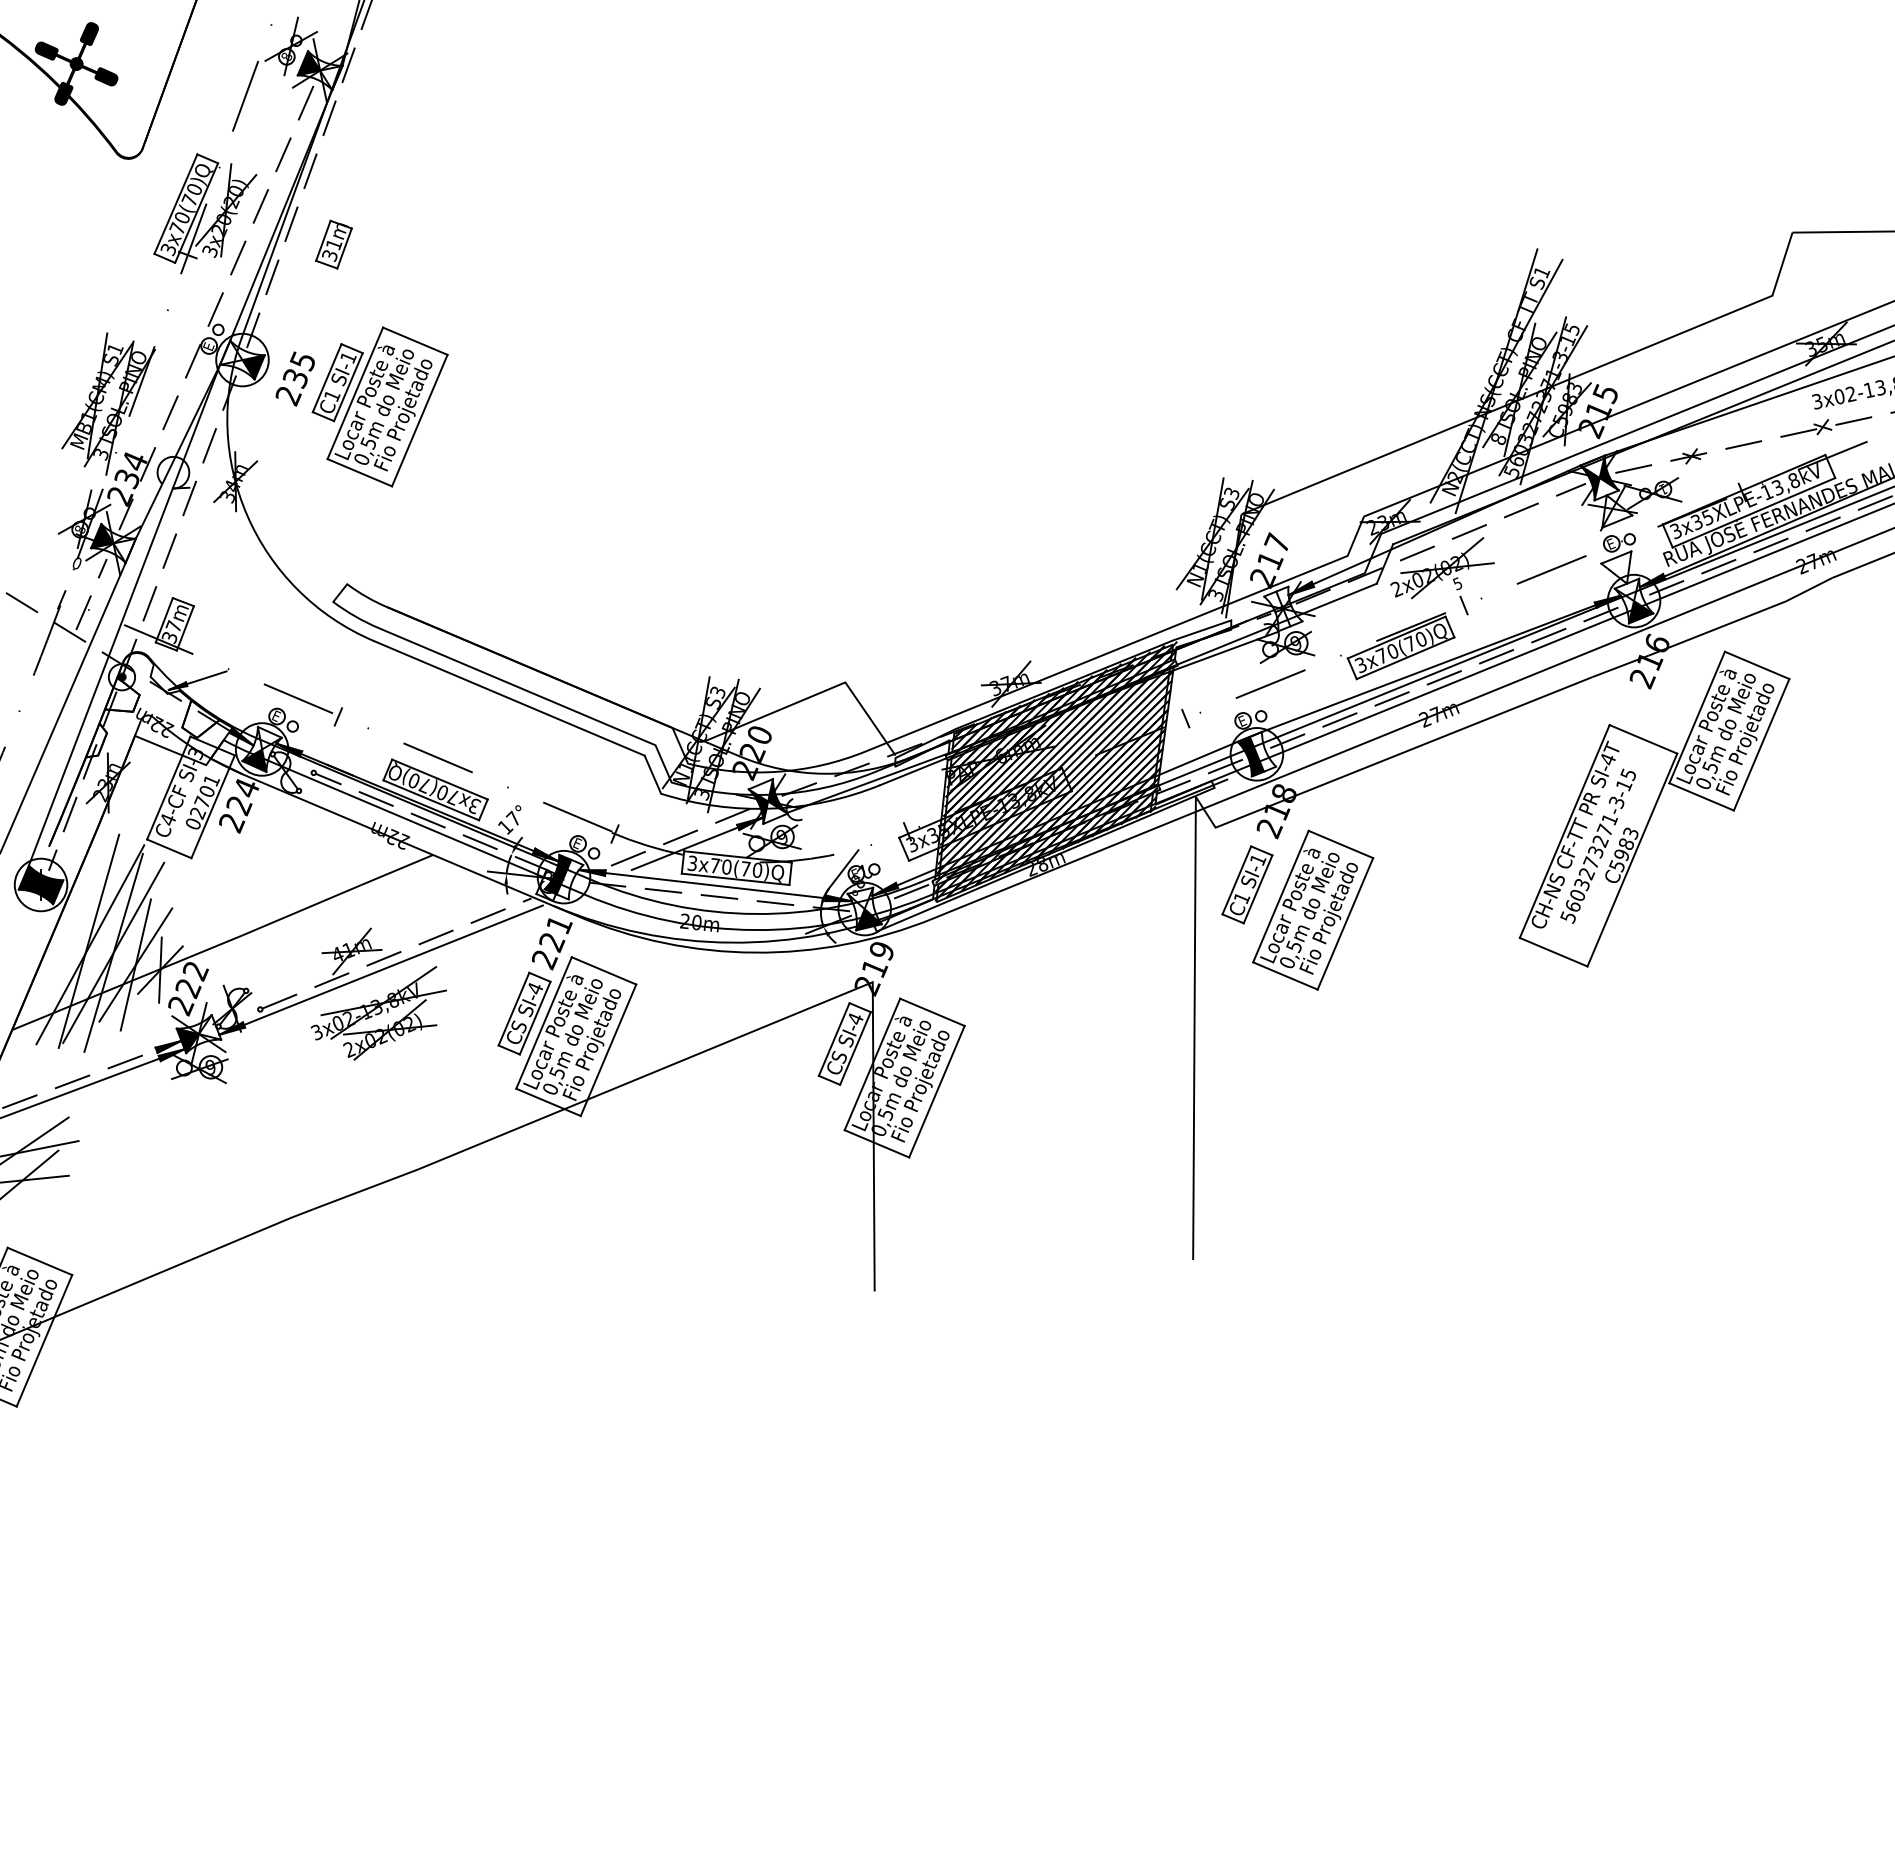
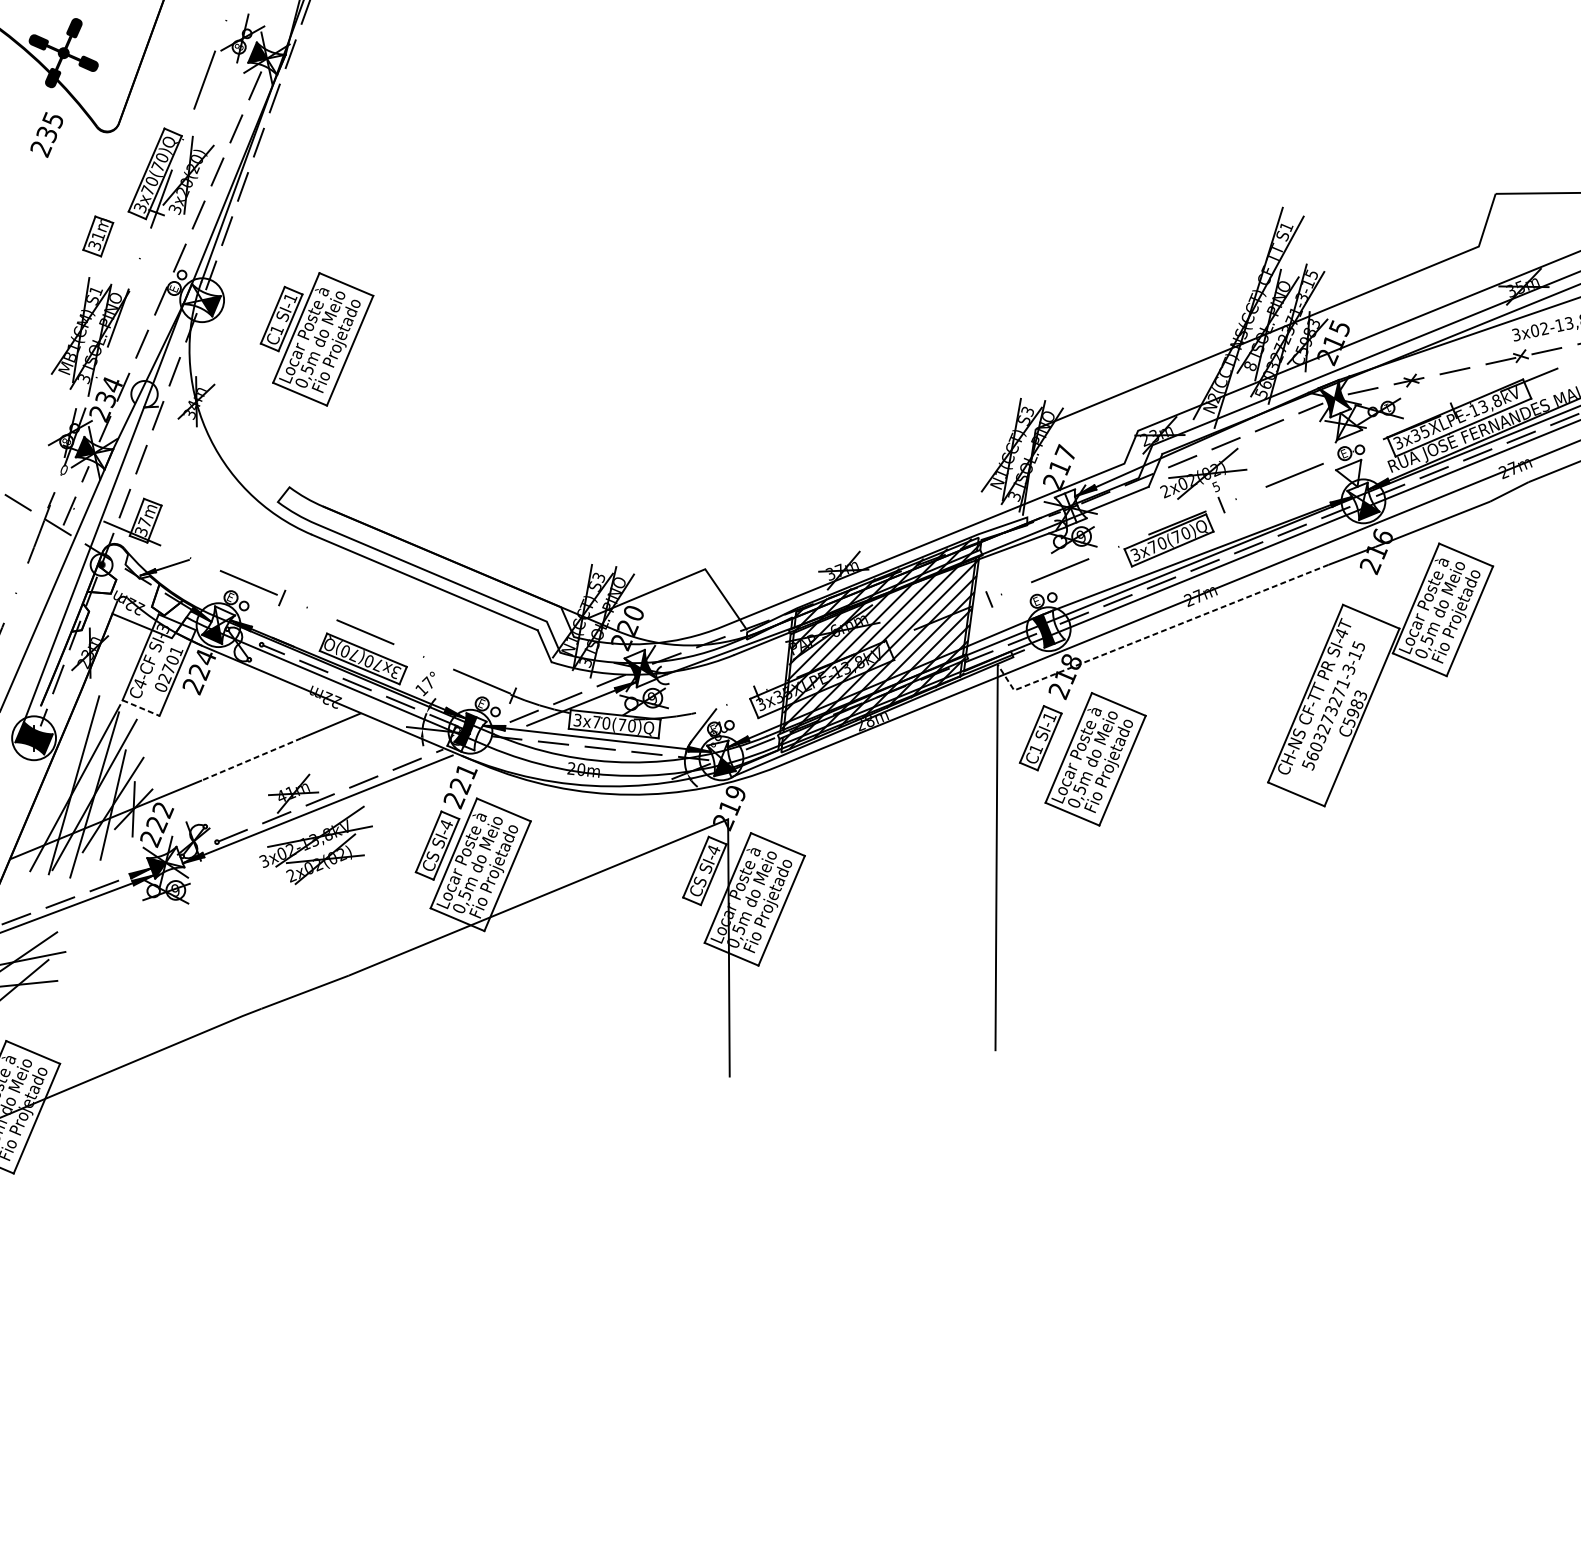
part: (333, 244) -> (97, 236), moved
text: (294, 378) -> (46, 134), moved
line: (1386, 759) -> (1156, 633), solid -> dashed
hatch: (1056, 770) -> (881, 642), removed
line: (169, 849) -> (141, 708), solid -> dashed
line: (301, 910) -> (251, 759), solid -> dashed

